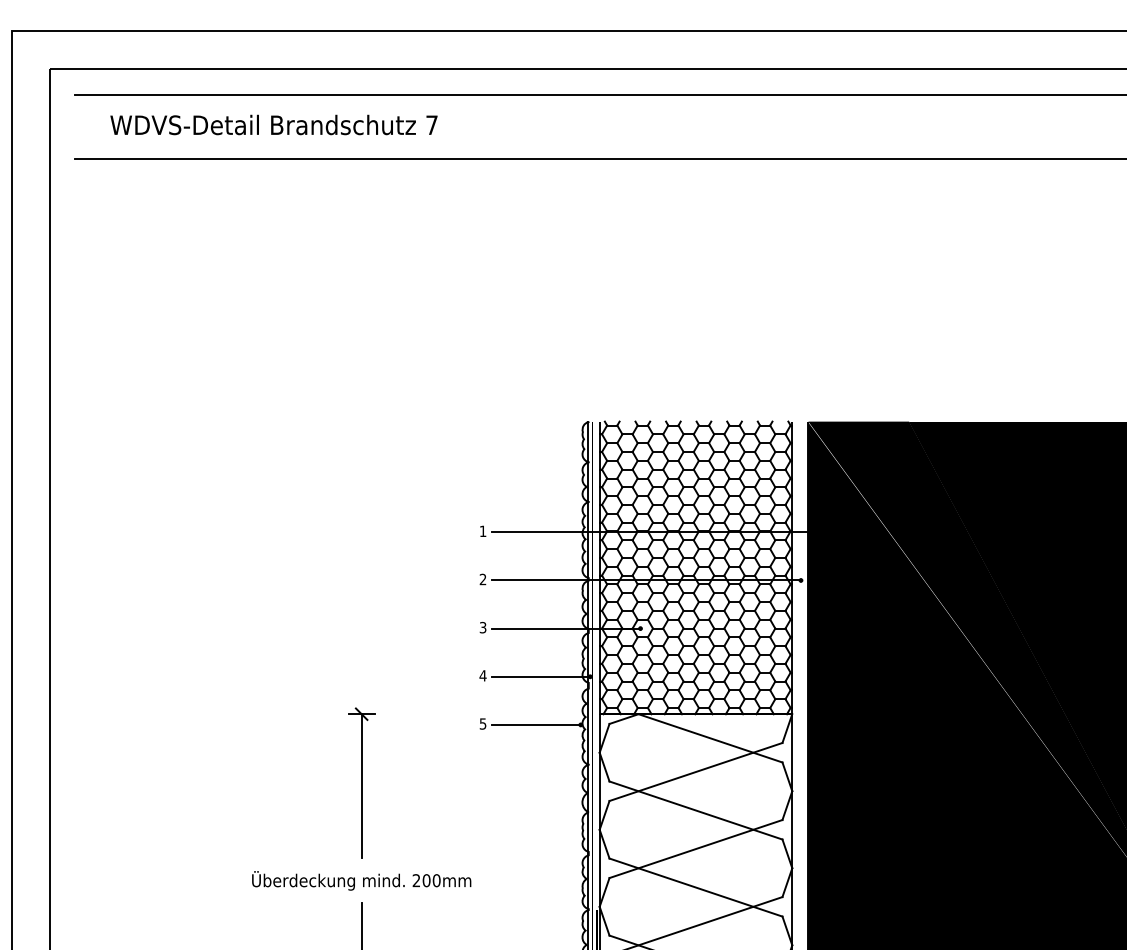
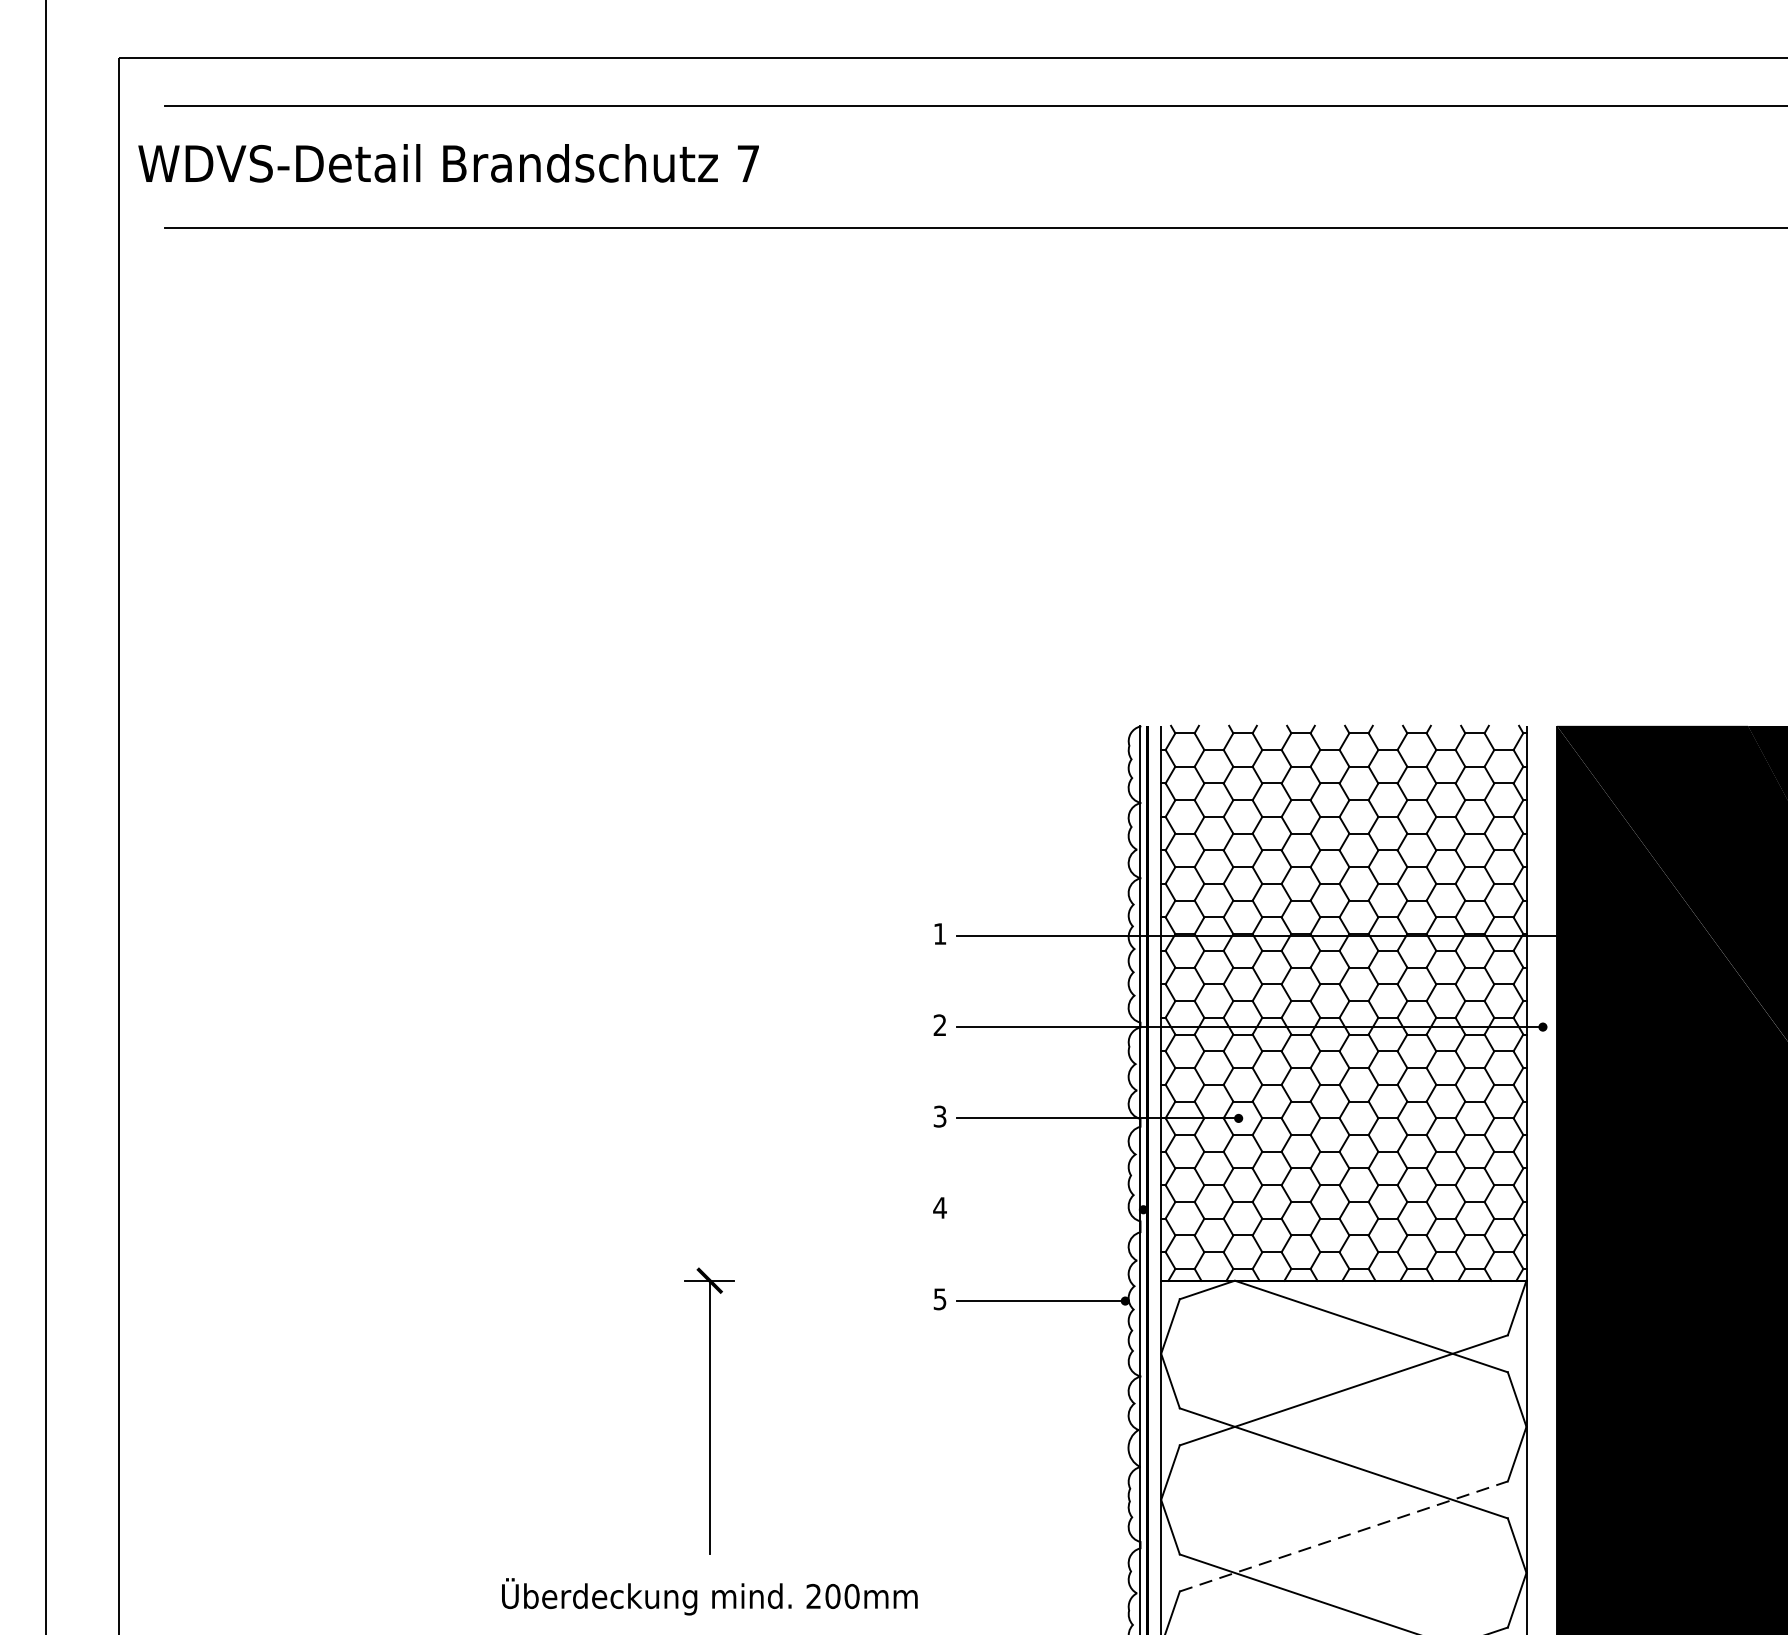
text: (273, 124) -> (447, 162), moved
line: (541, 676) -> (1050, 1209), removed
line: (696, 848) -> (1344, 1535), solid -> dashed

